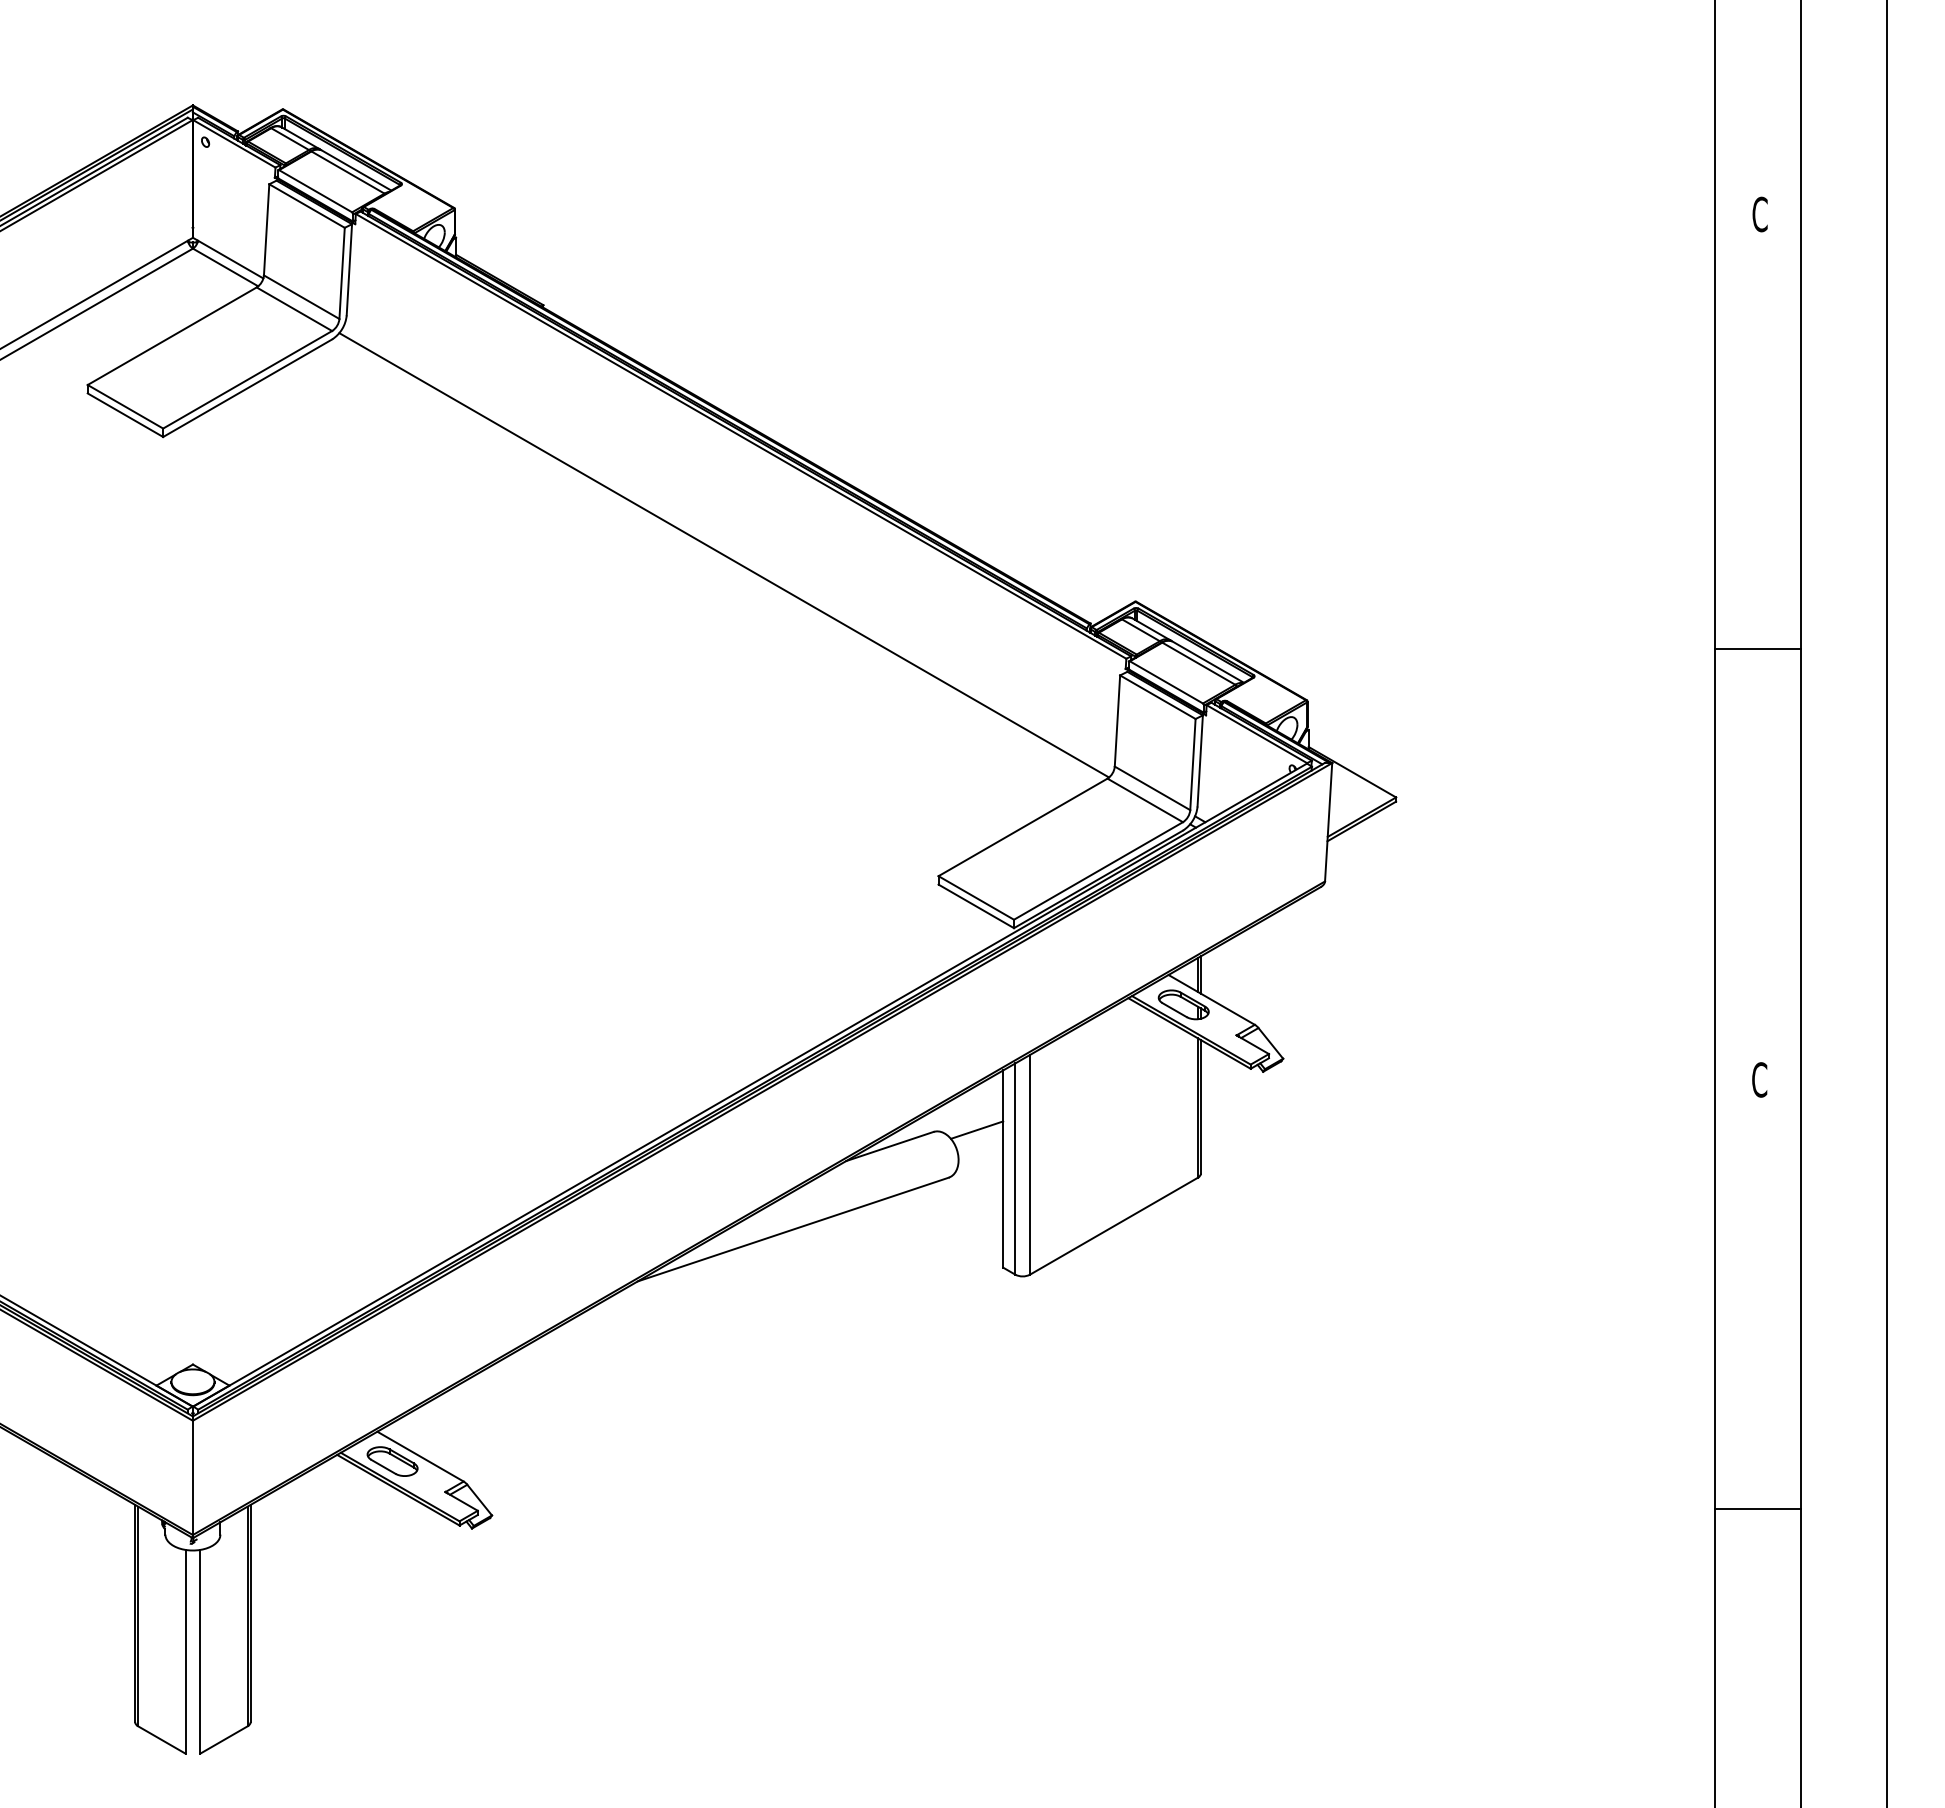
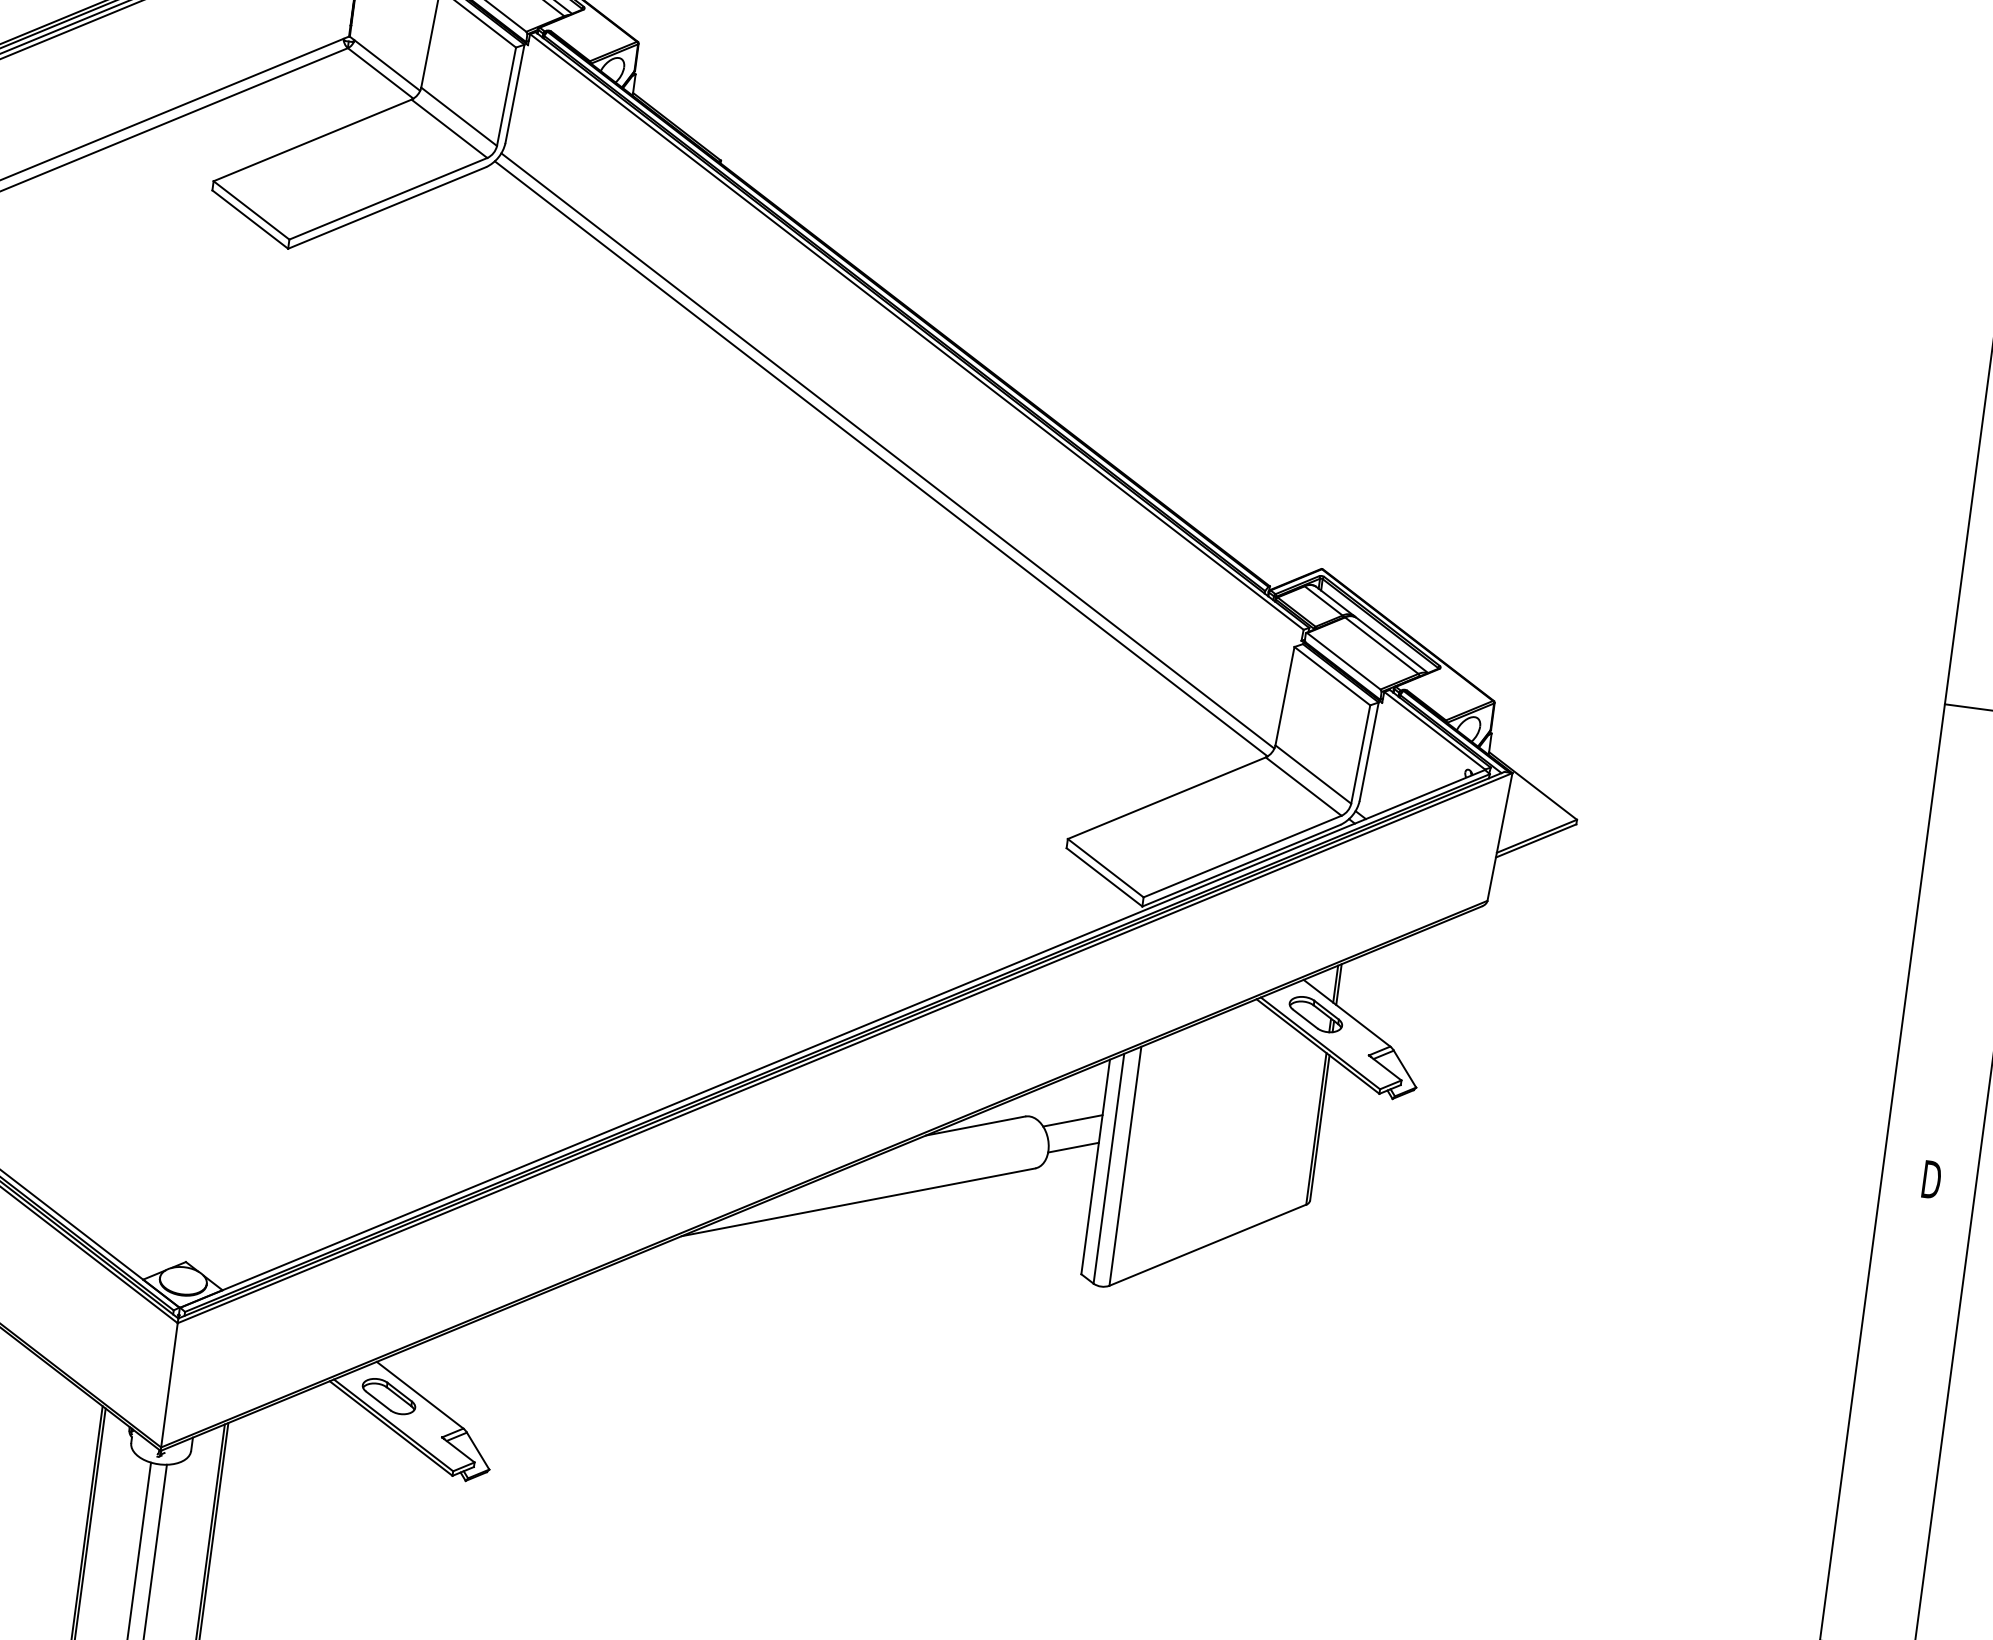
line: (729, 547) -> (888, 451), added
text: (1759, 1079) -> (1931, 1179), C -> D
line: (980, 1153) -> (1073, 1146), added

